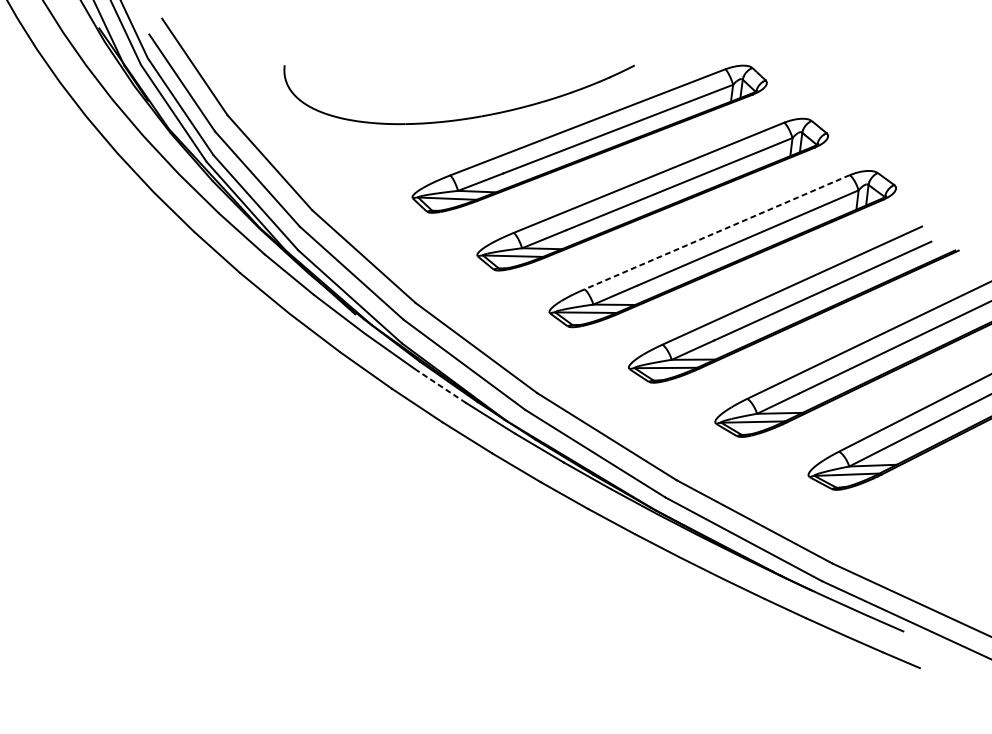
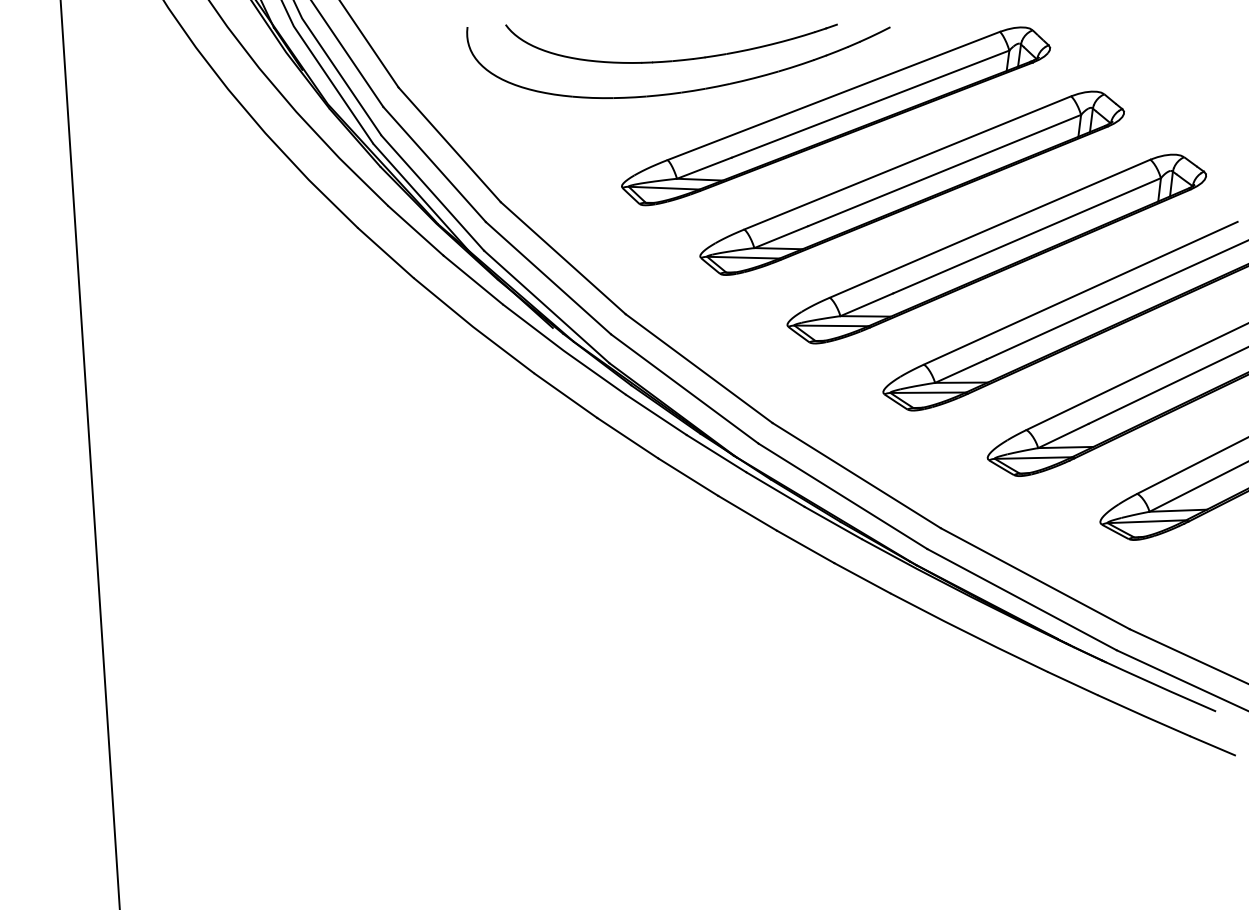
part: (457, 92) -> (676, 59), added
line: (716, 232) -> (989, 228), dashed -> solid
line: (440, 386) -> (655, 414), dashed -> solid

